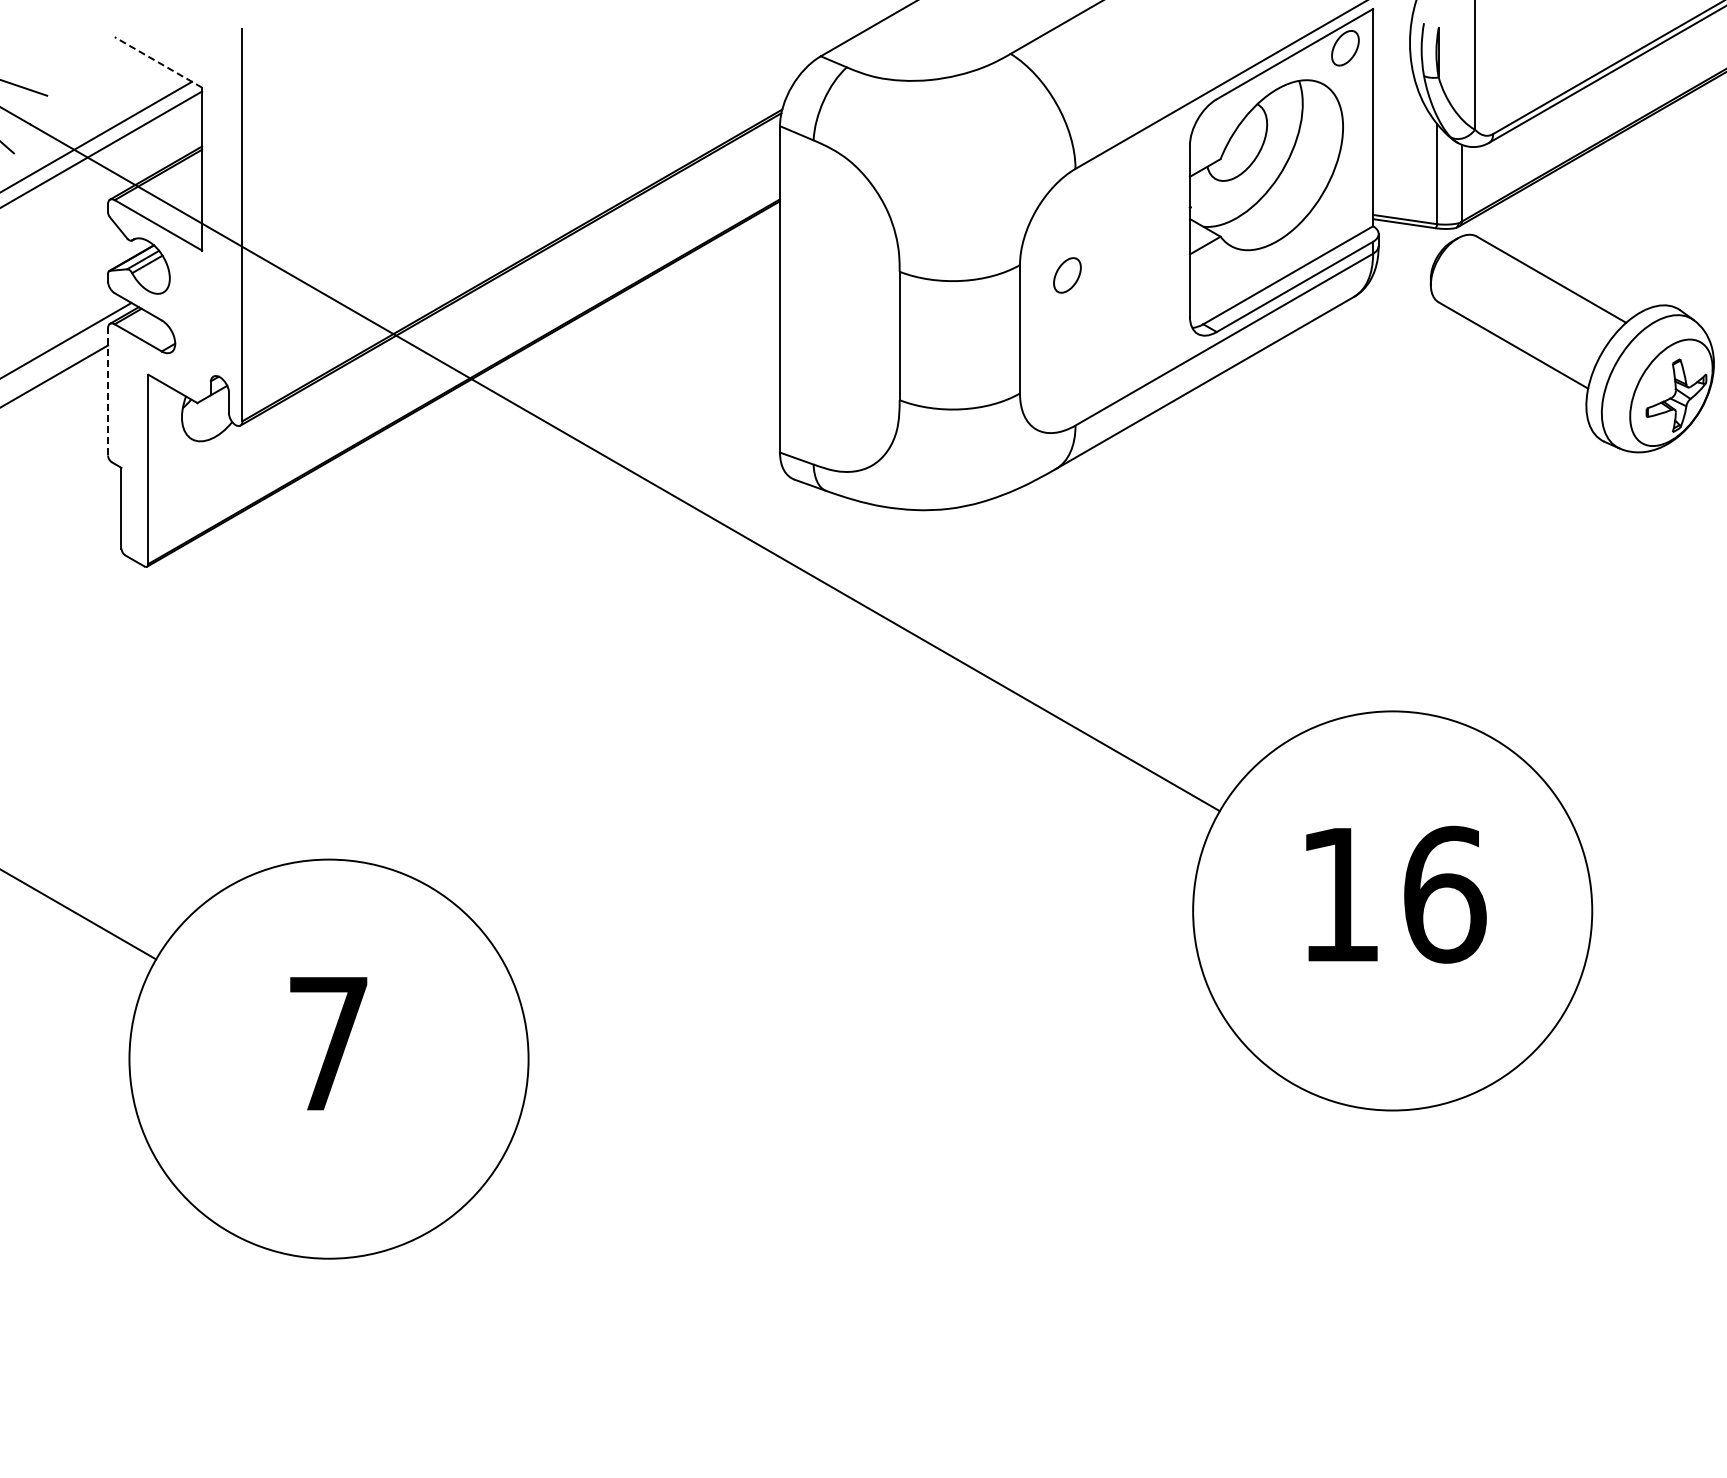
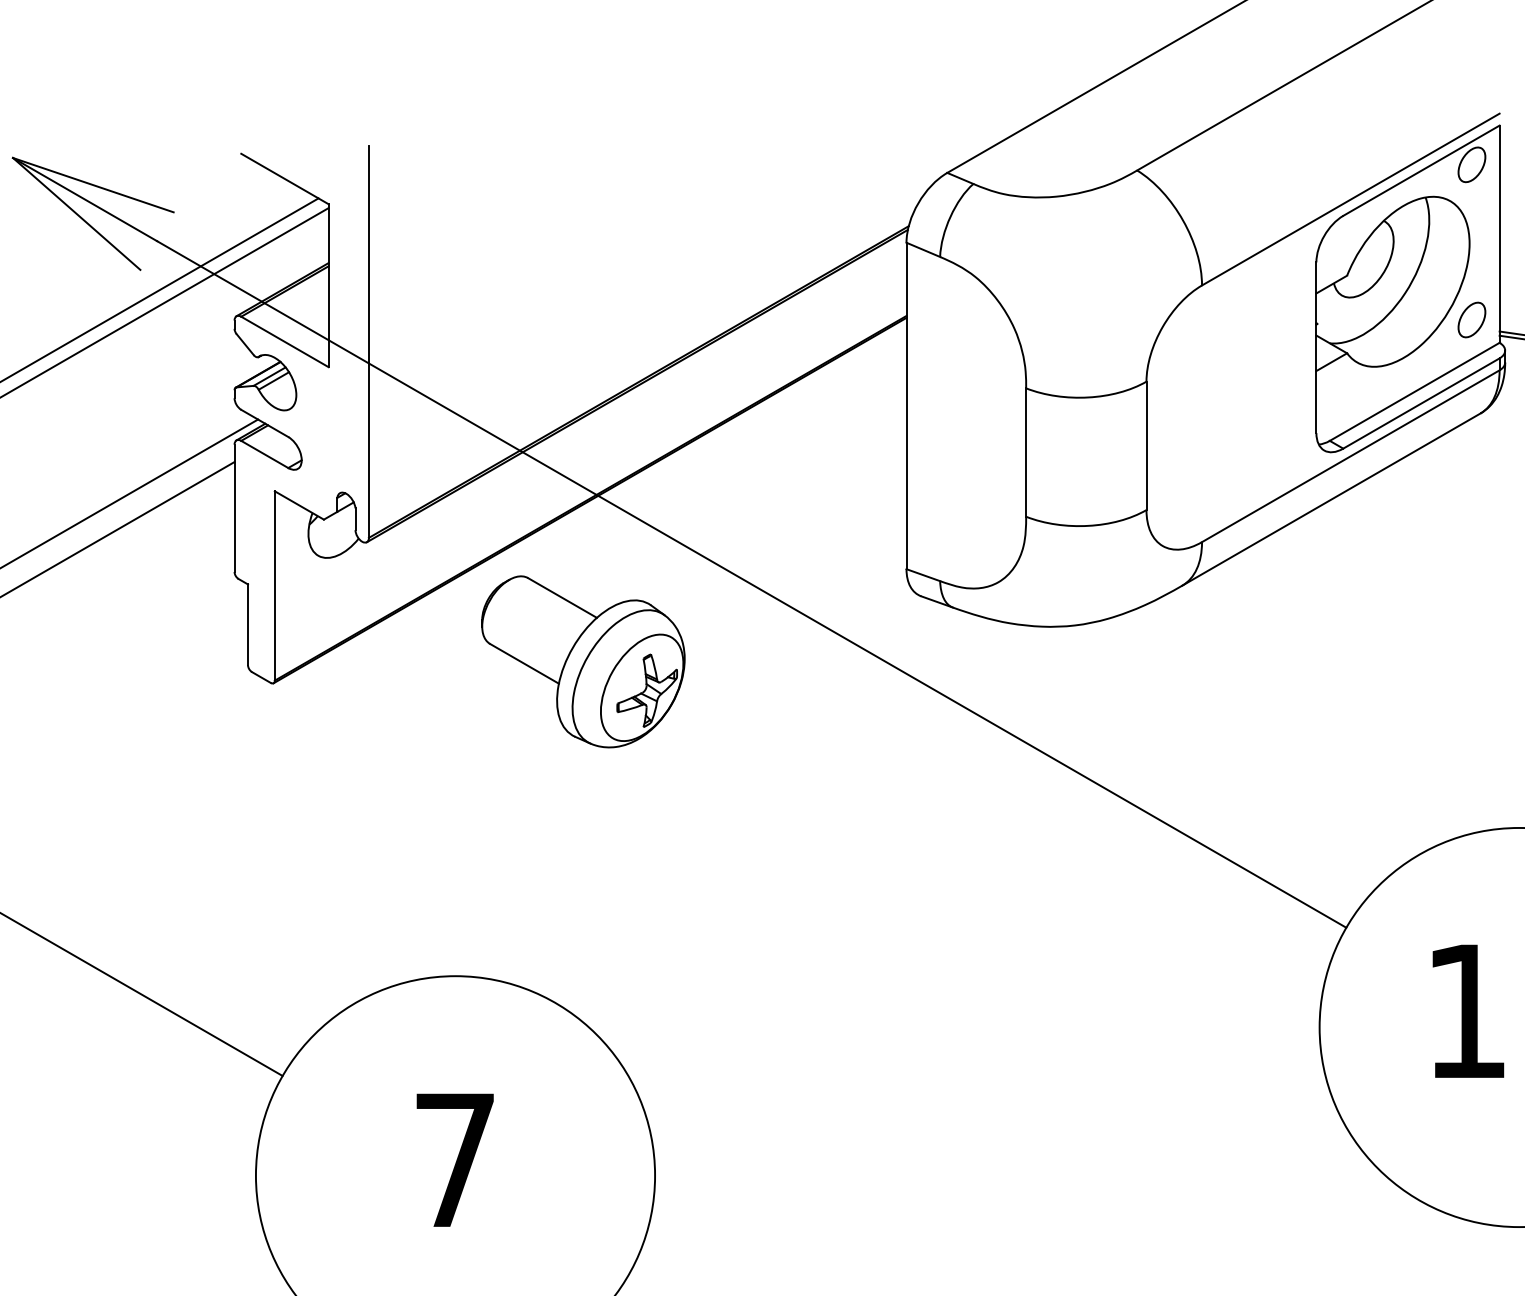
line: (158, 62) -> (285, 179), dashed -> solid
part: (1067, 275) -> (1472, 320), moved
line: (108, 391) -> (235, 508), dashed -> solid
part: (456, 544) -> (583, 661), added

